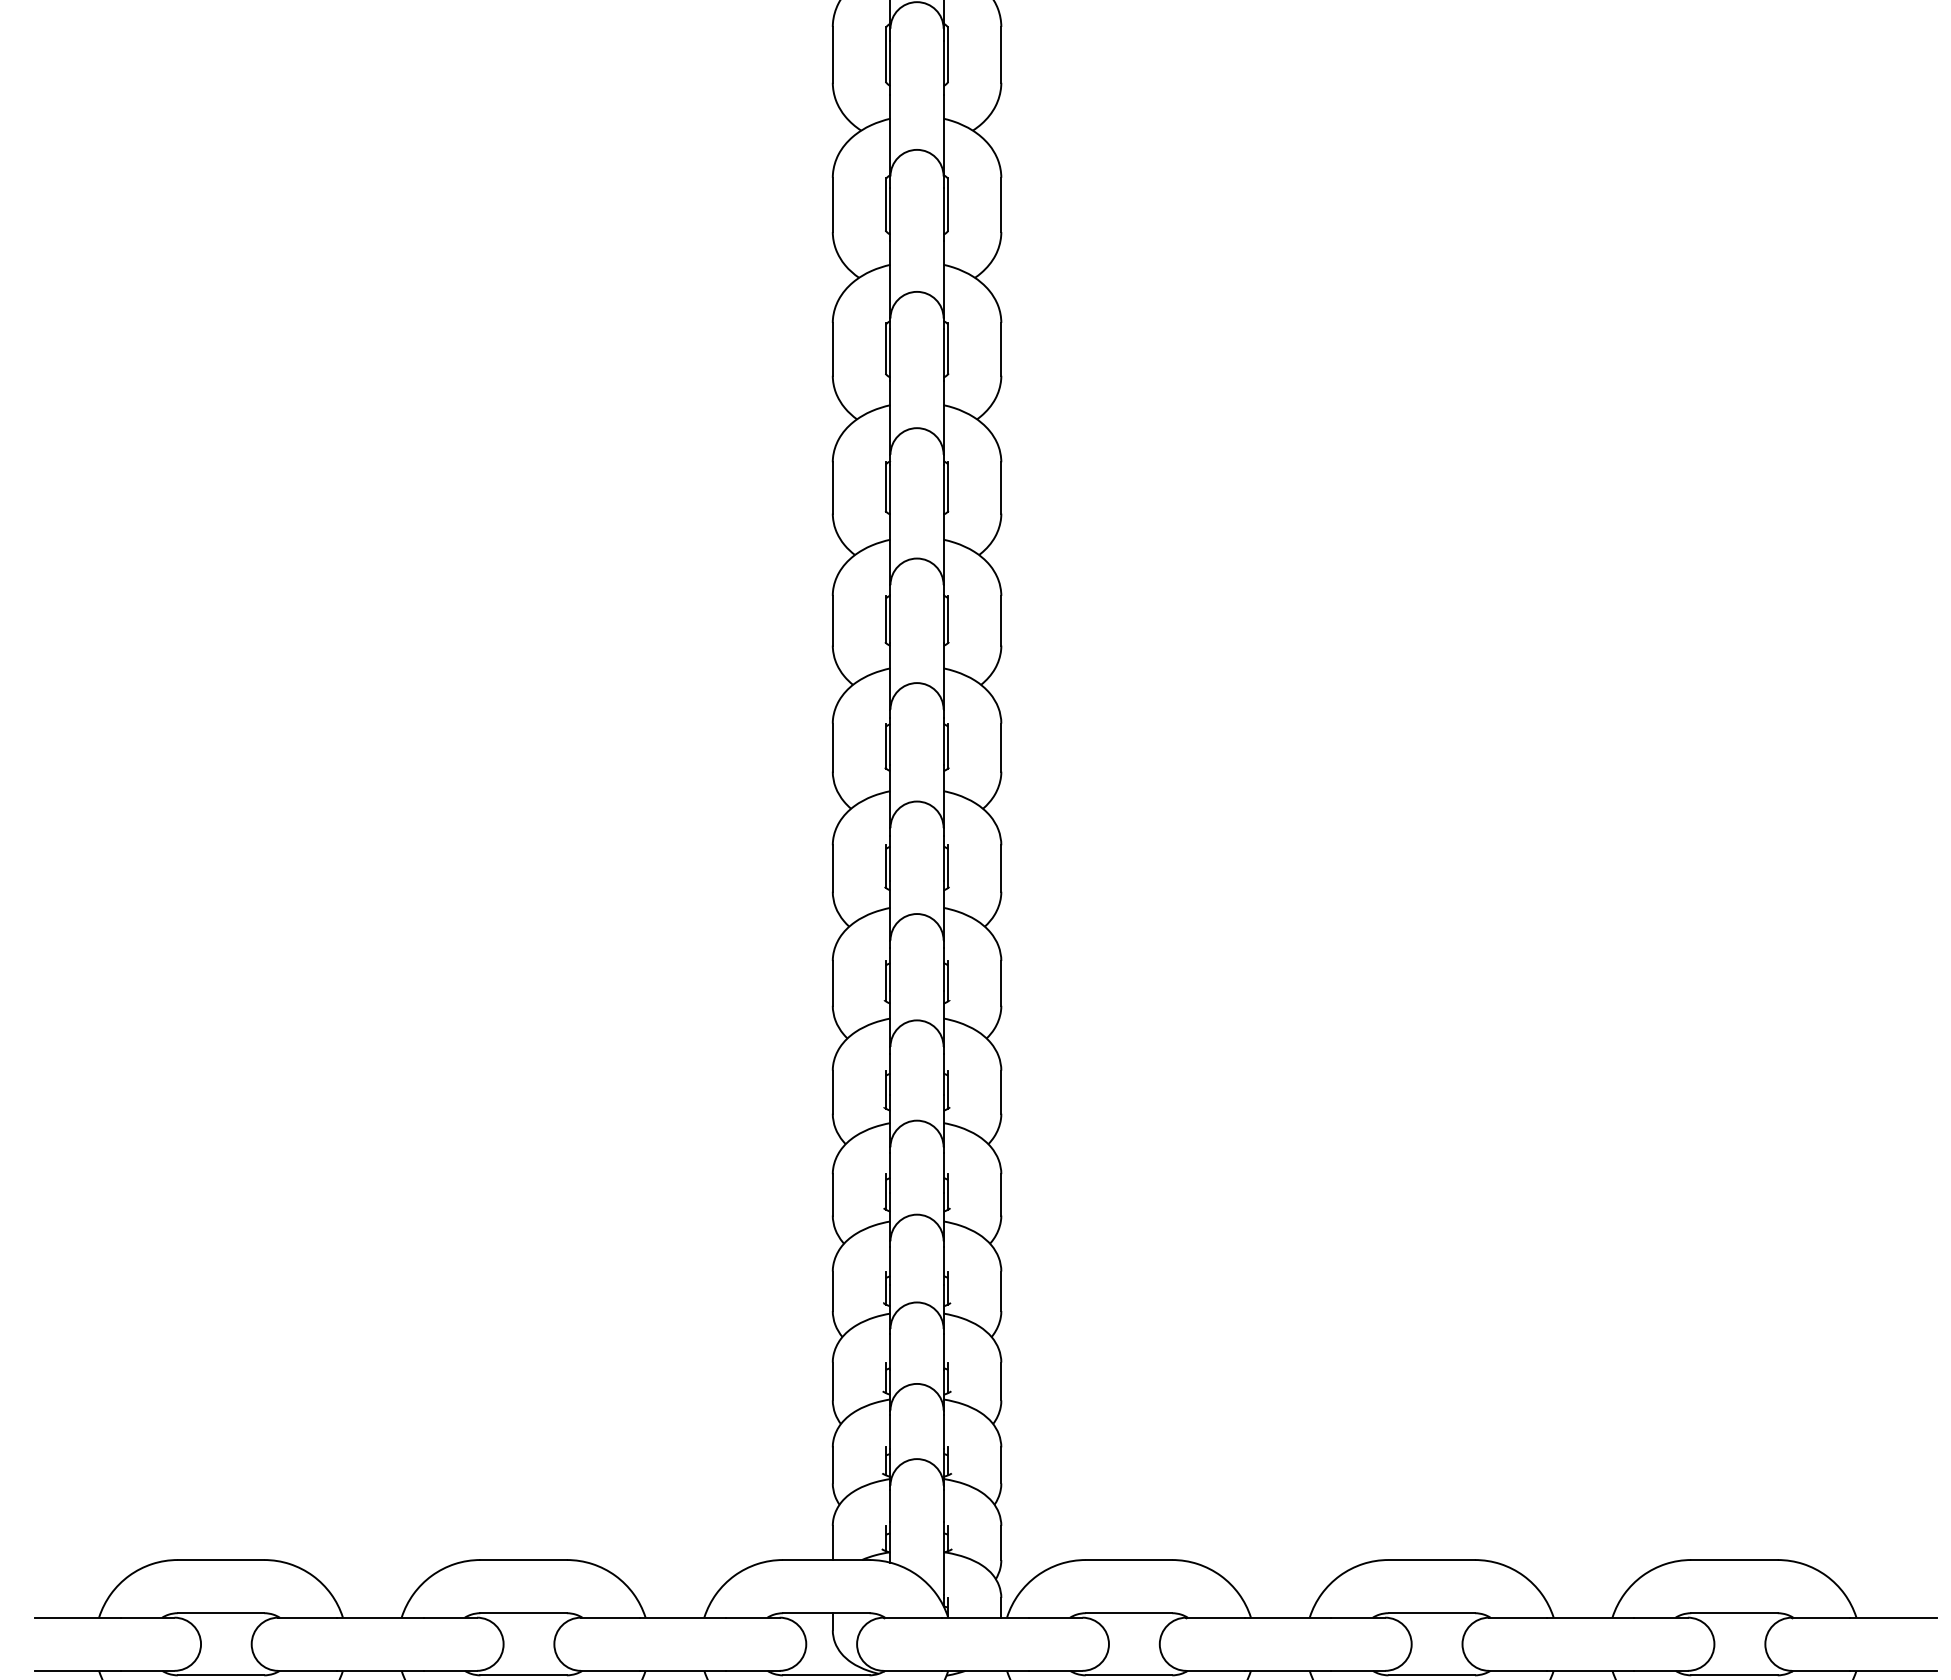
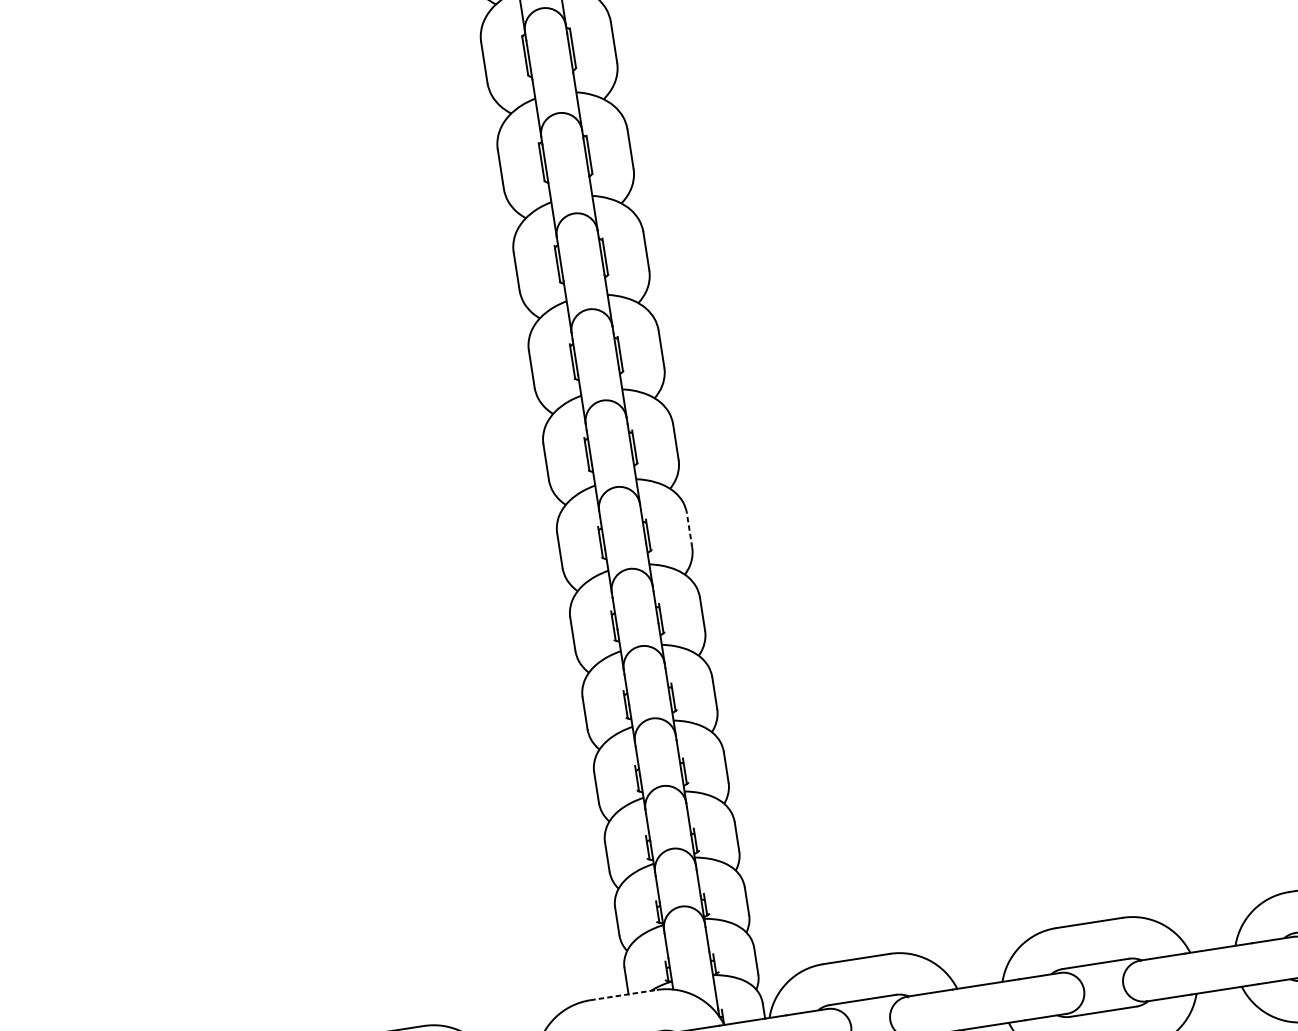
line: (1001, 982) -> (689, 529), solid -> dashed
line: (826, 1560) -> (623, 995), solid -> dashed

